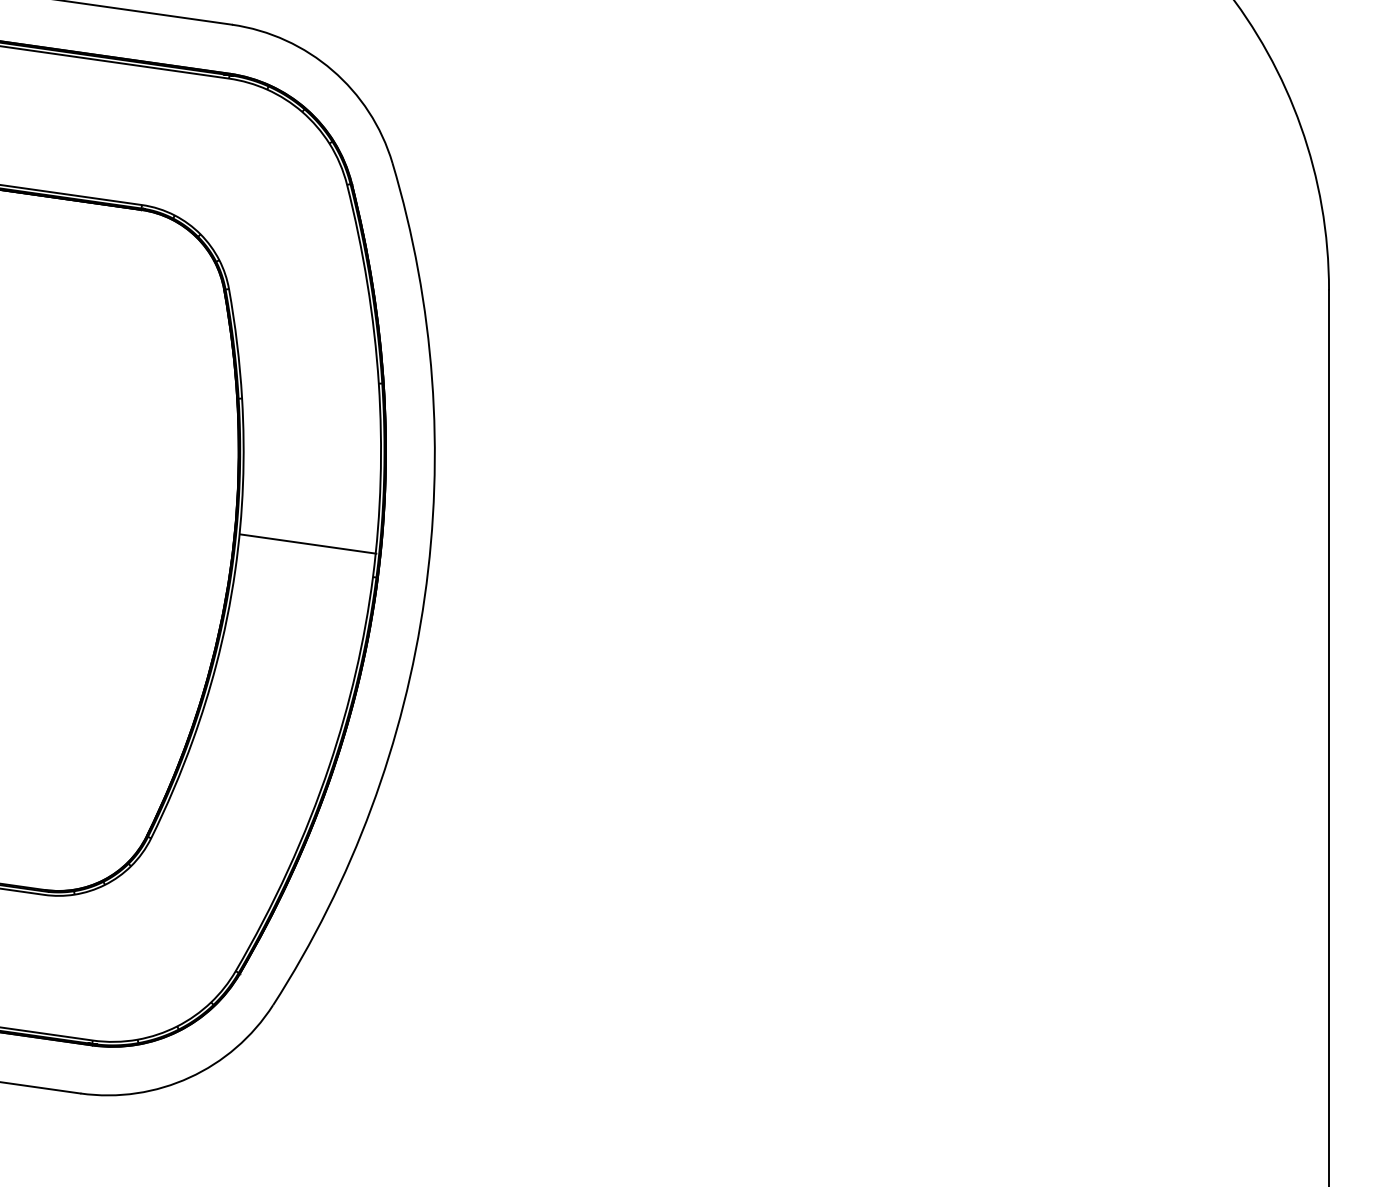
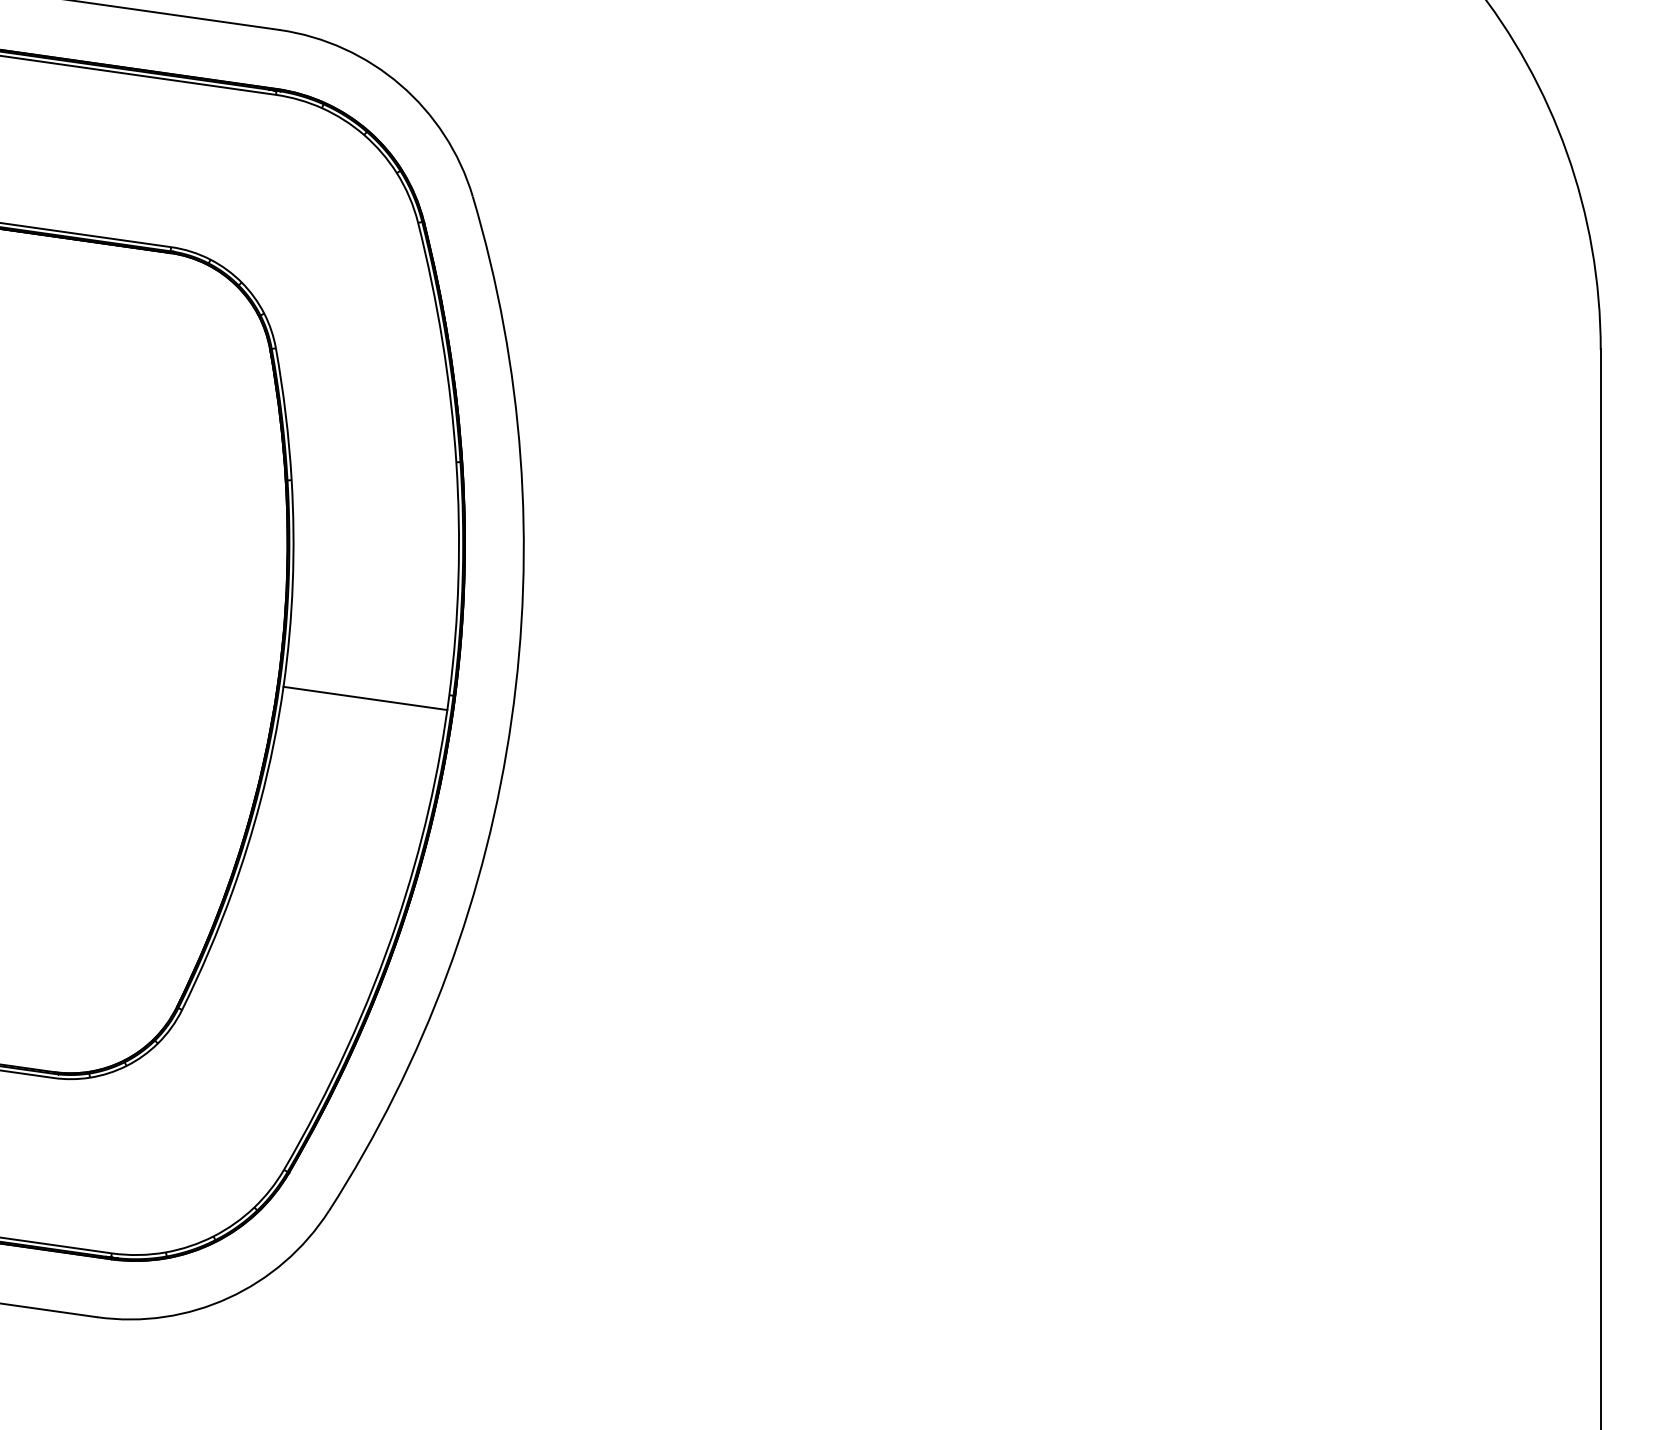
line: (308, 544) -> (365, 698), moved

